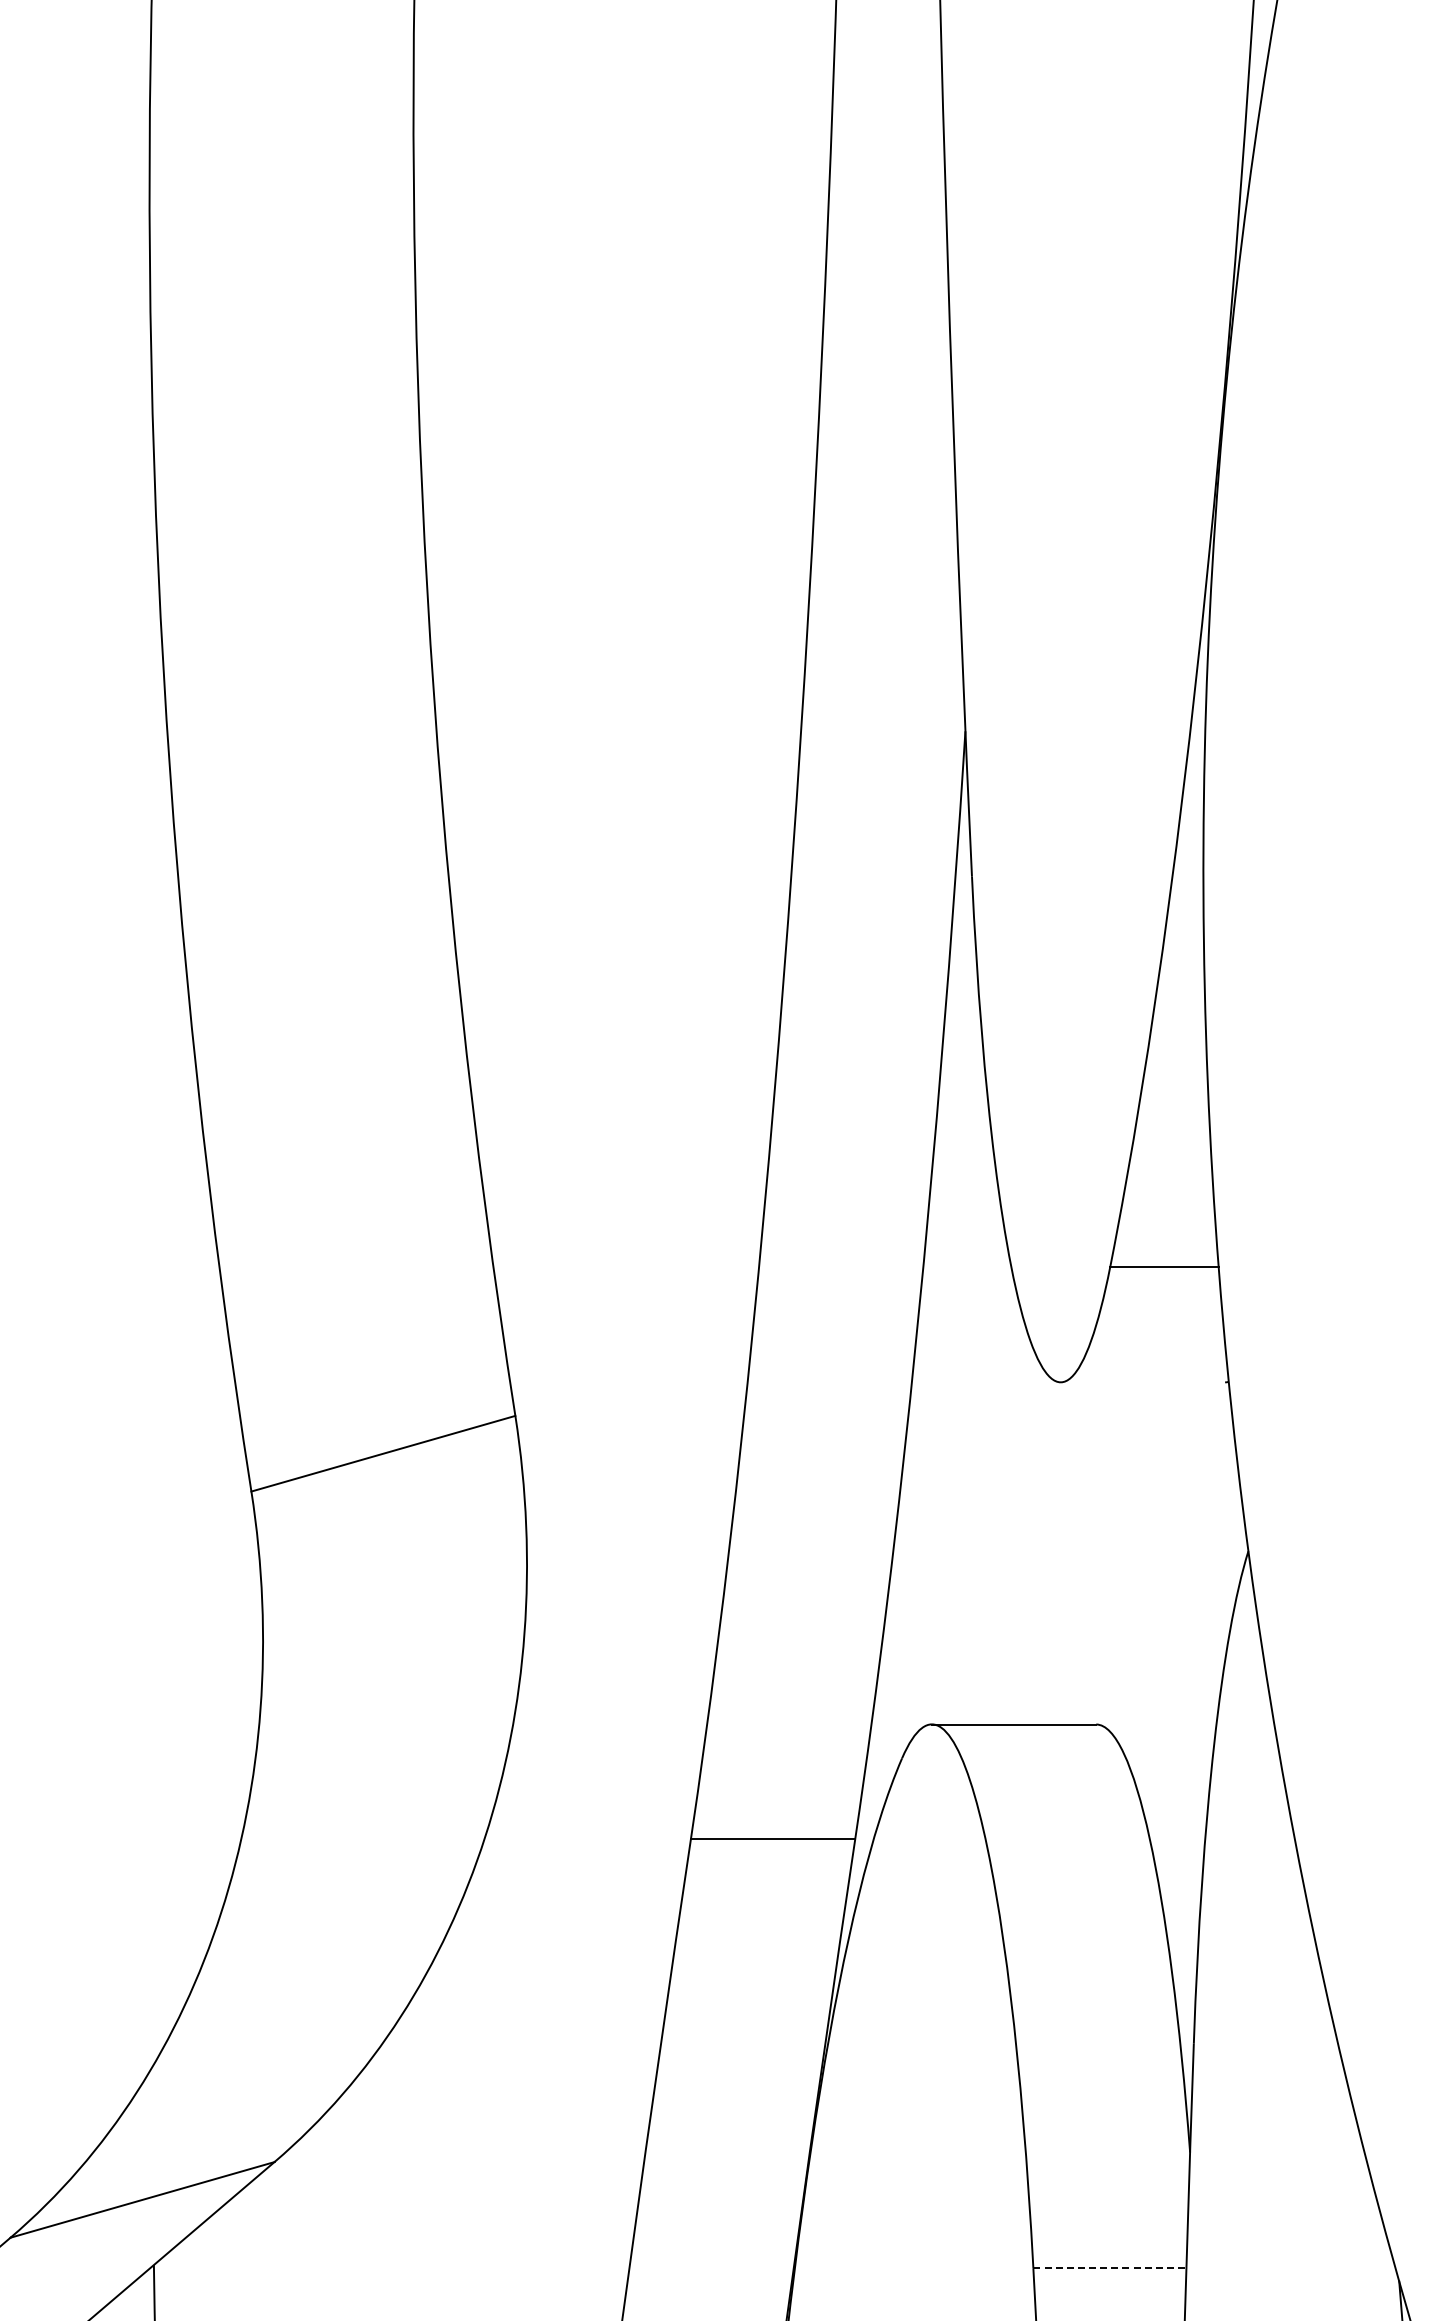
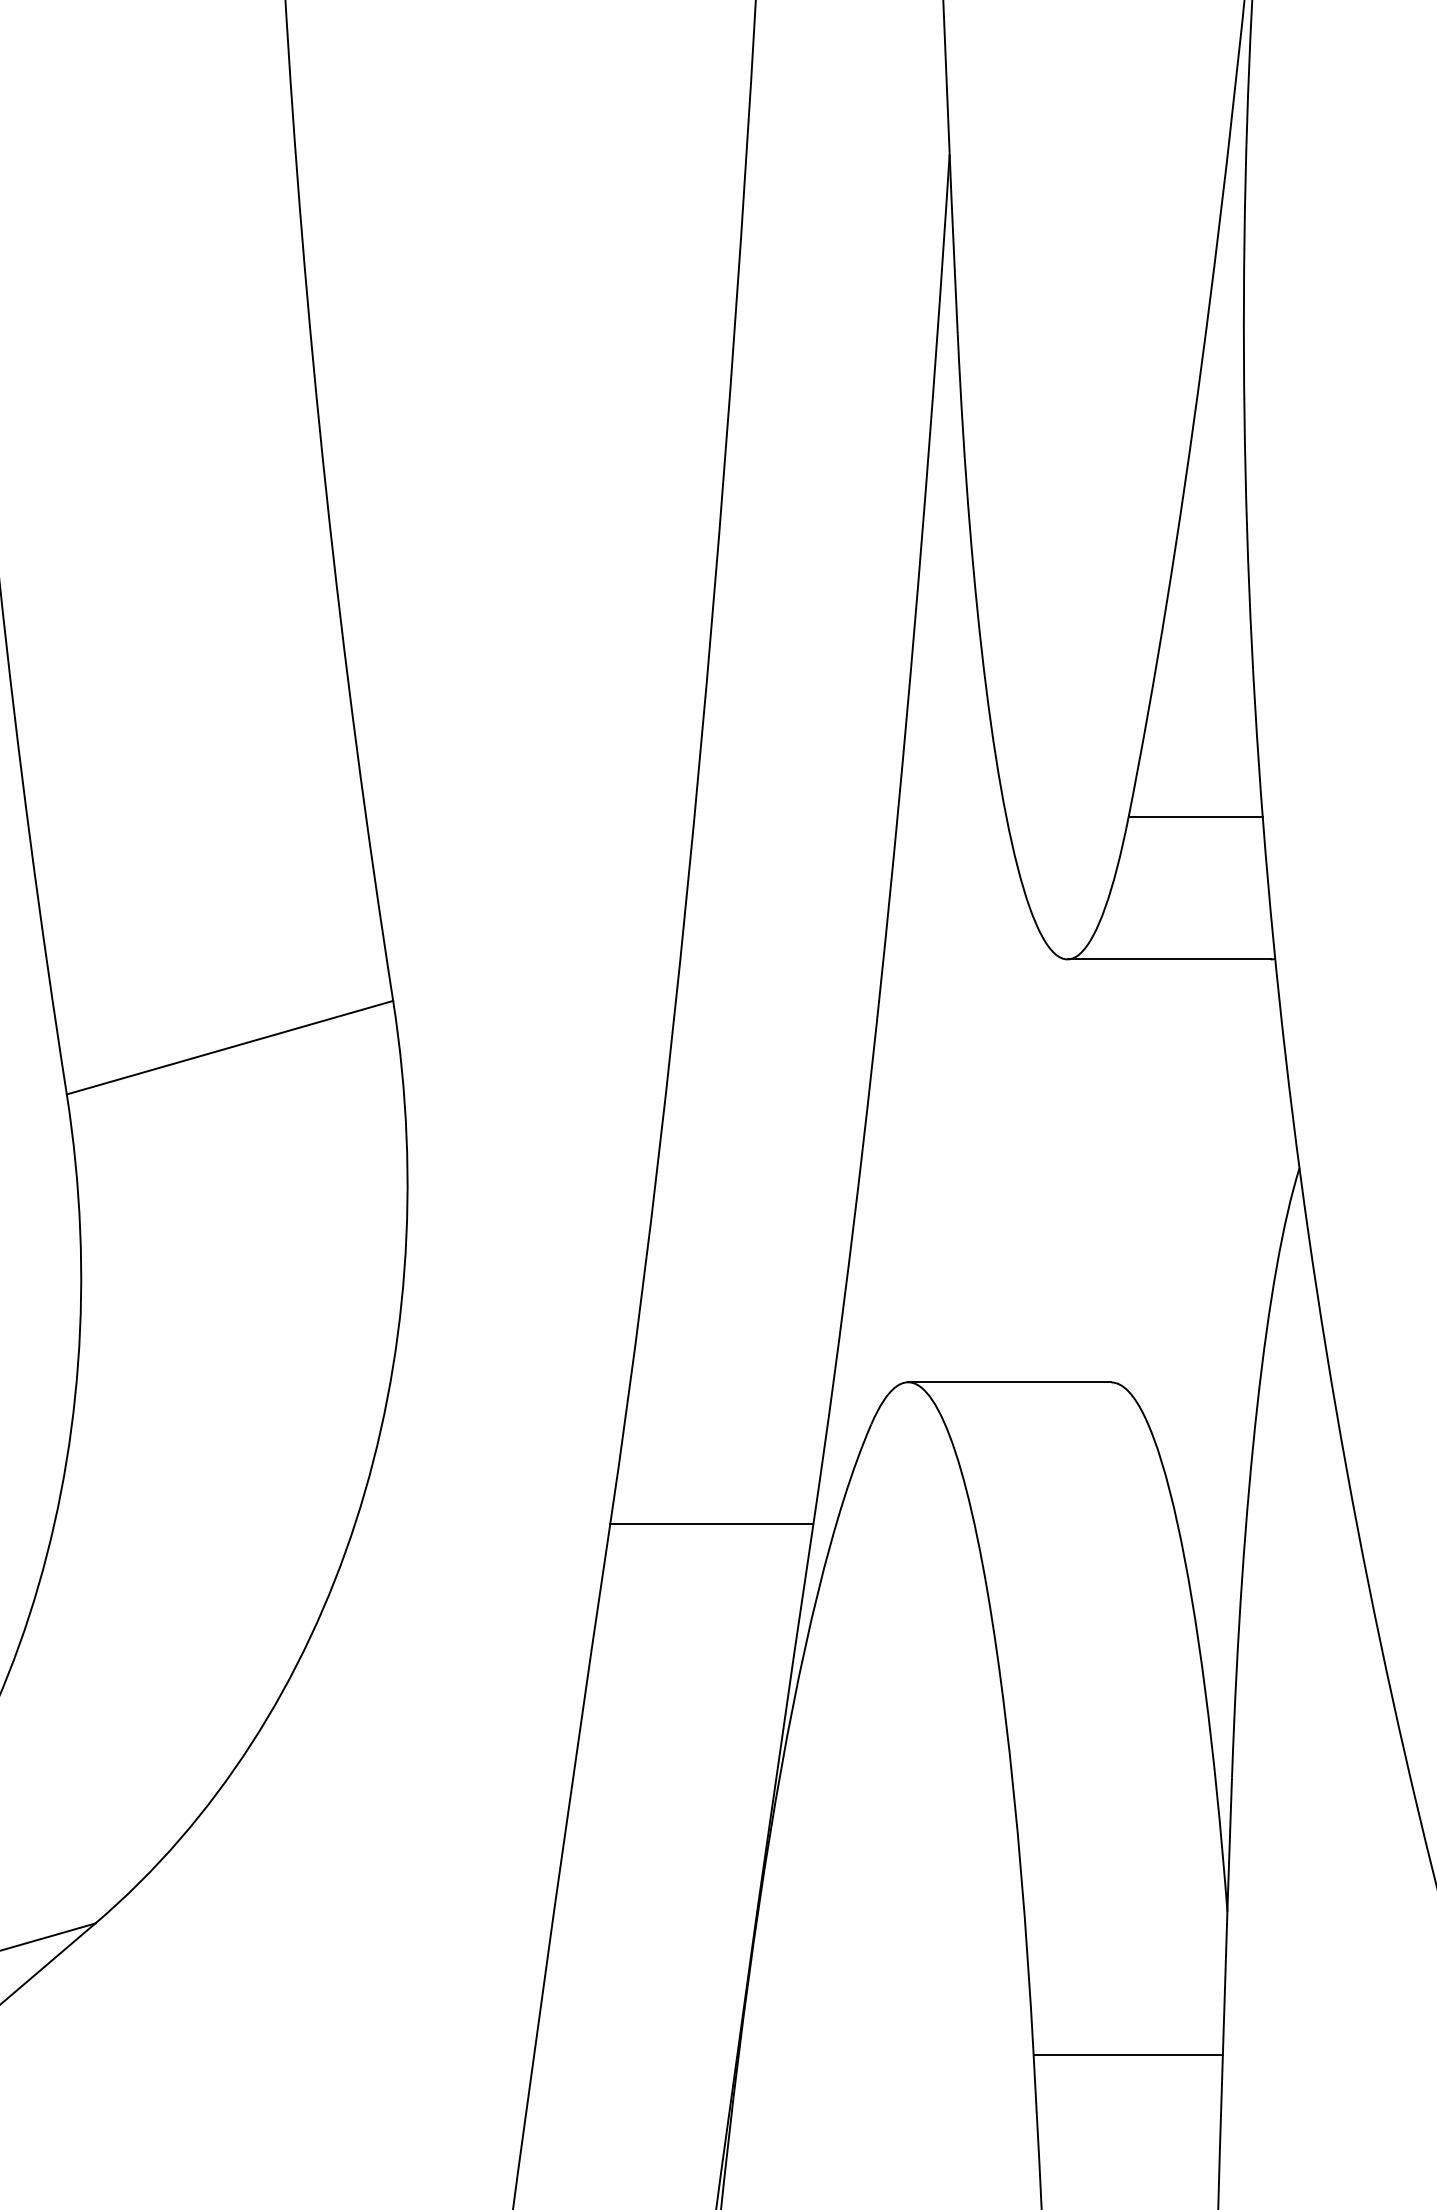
line: (1142, 1382) -> (1168, 959), added
line: (1109, 2268) -> (1127, 2055), dashed -> solid

